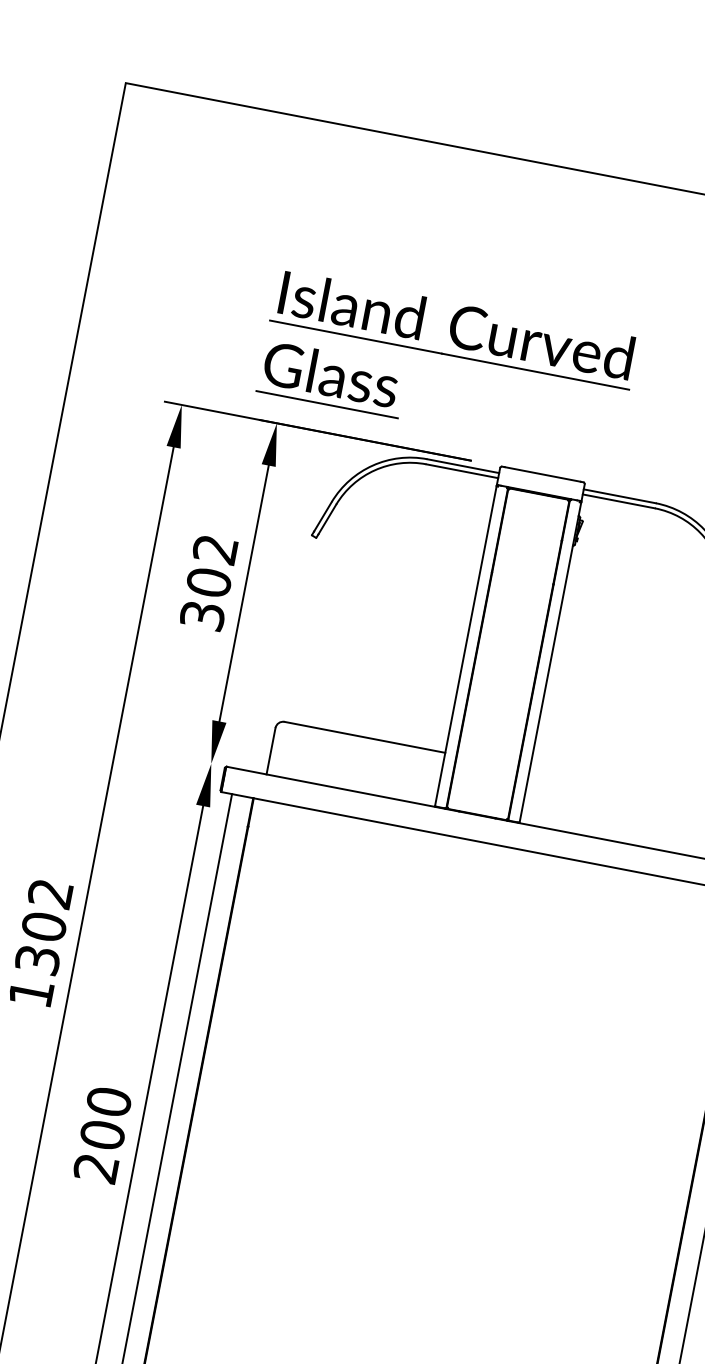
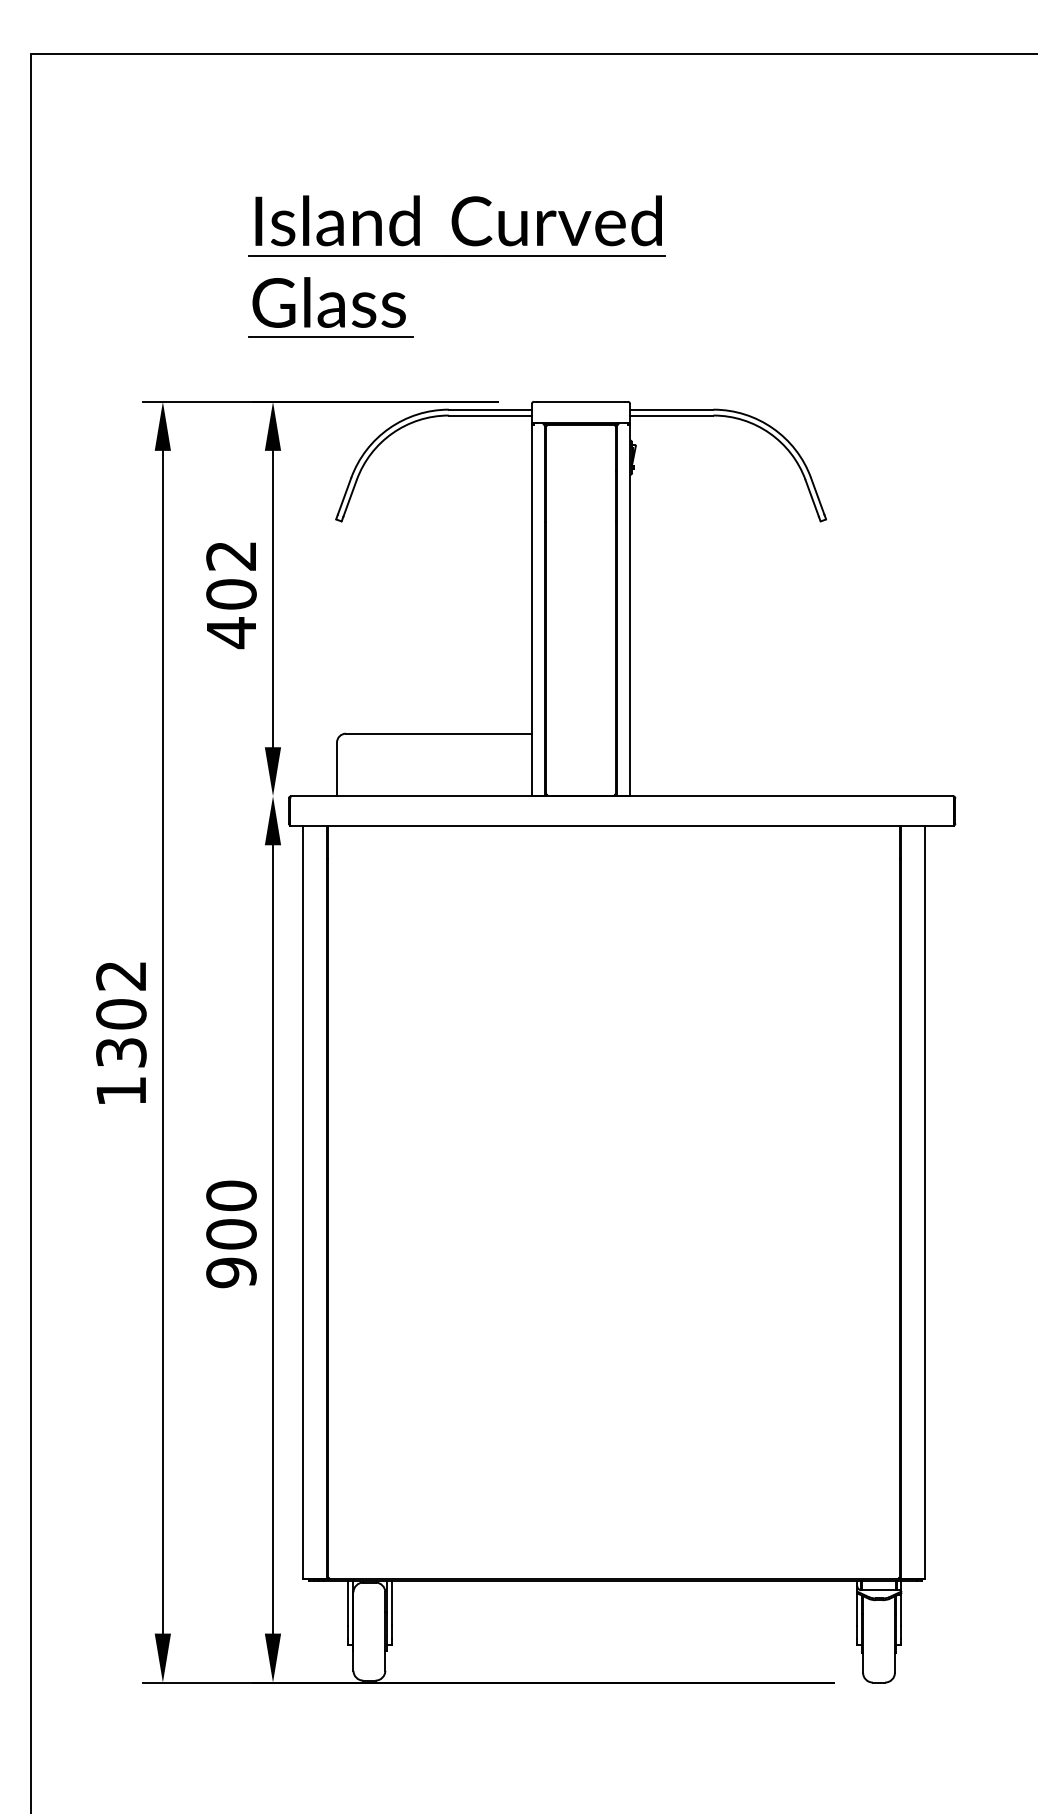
part: (448, 355) -> (456, 256), moved
text: (202, 616) -> (231, 633), 302 -> 402
text: (96, 1168) -> (231, 1272), 200 -> 900

